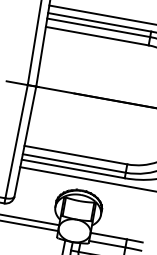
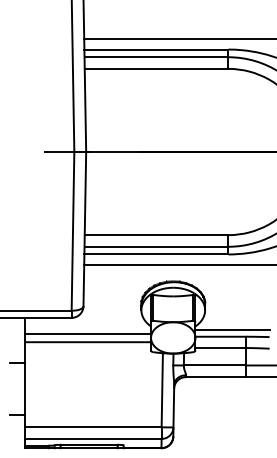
line: (117, 233) -> (232, 330), added

